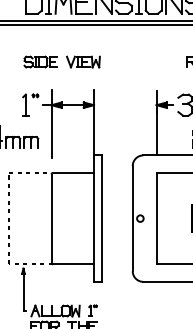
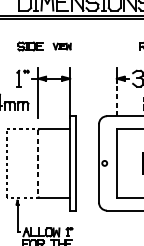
part: (83, 61) -> (62, 46), size x0.7
line: (156, 131) -> (116, 98), solid -> dashed
line: (51, 219) -> (38, 164), solid -> dashed

